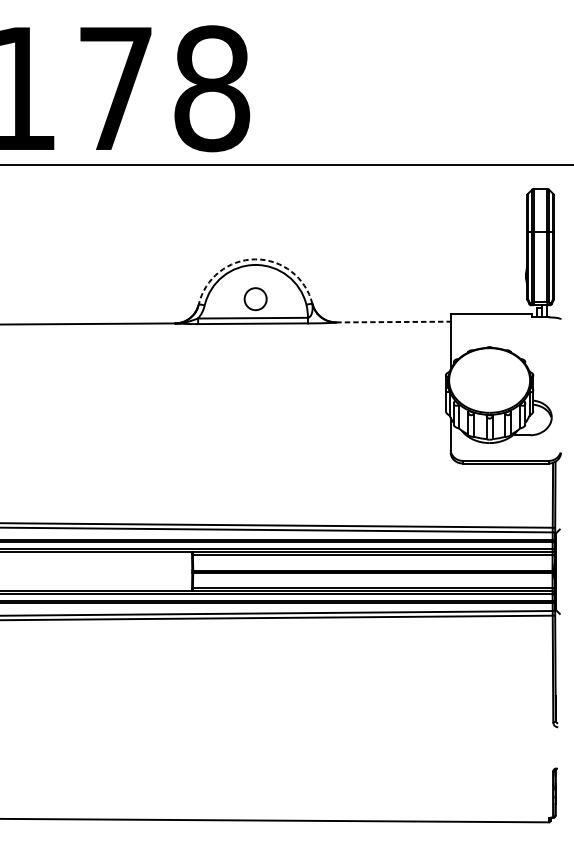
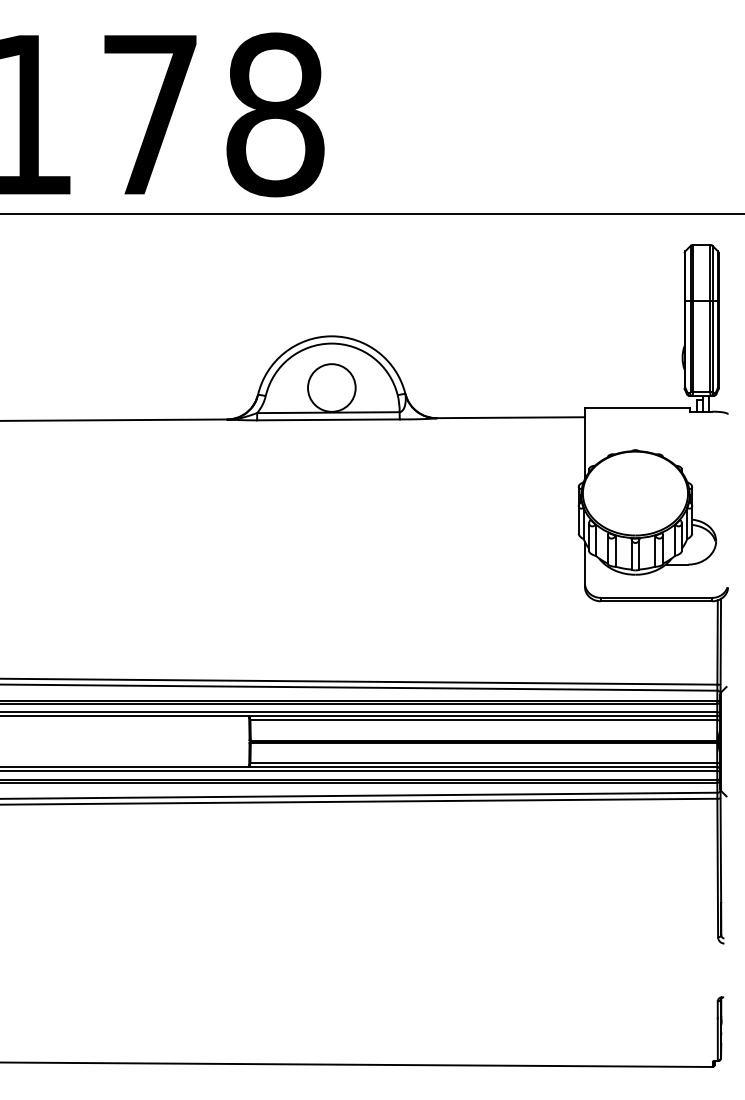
arc: (255, 259) -> (331, 336), dashed -> solid
circle: (255, 298) -> (331, 387), size x1.67
line: (394, 321) -> (511, 417), dashed -> solid

